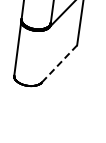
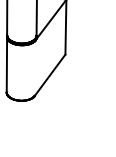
line: (59, 64) -> (50, 75), dashed -> solid

